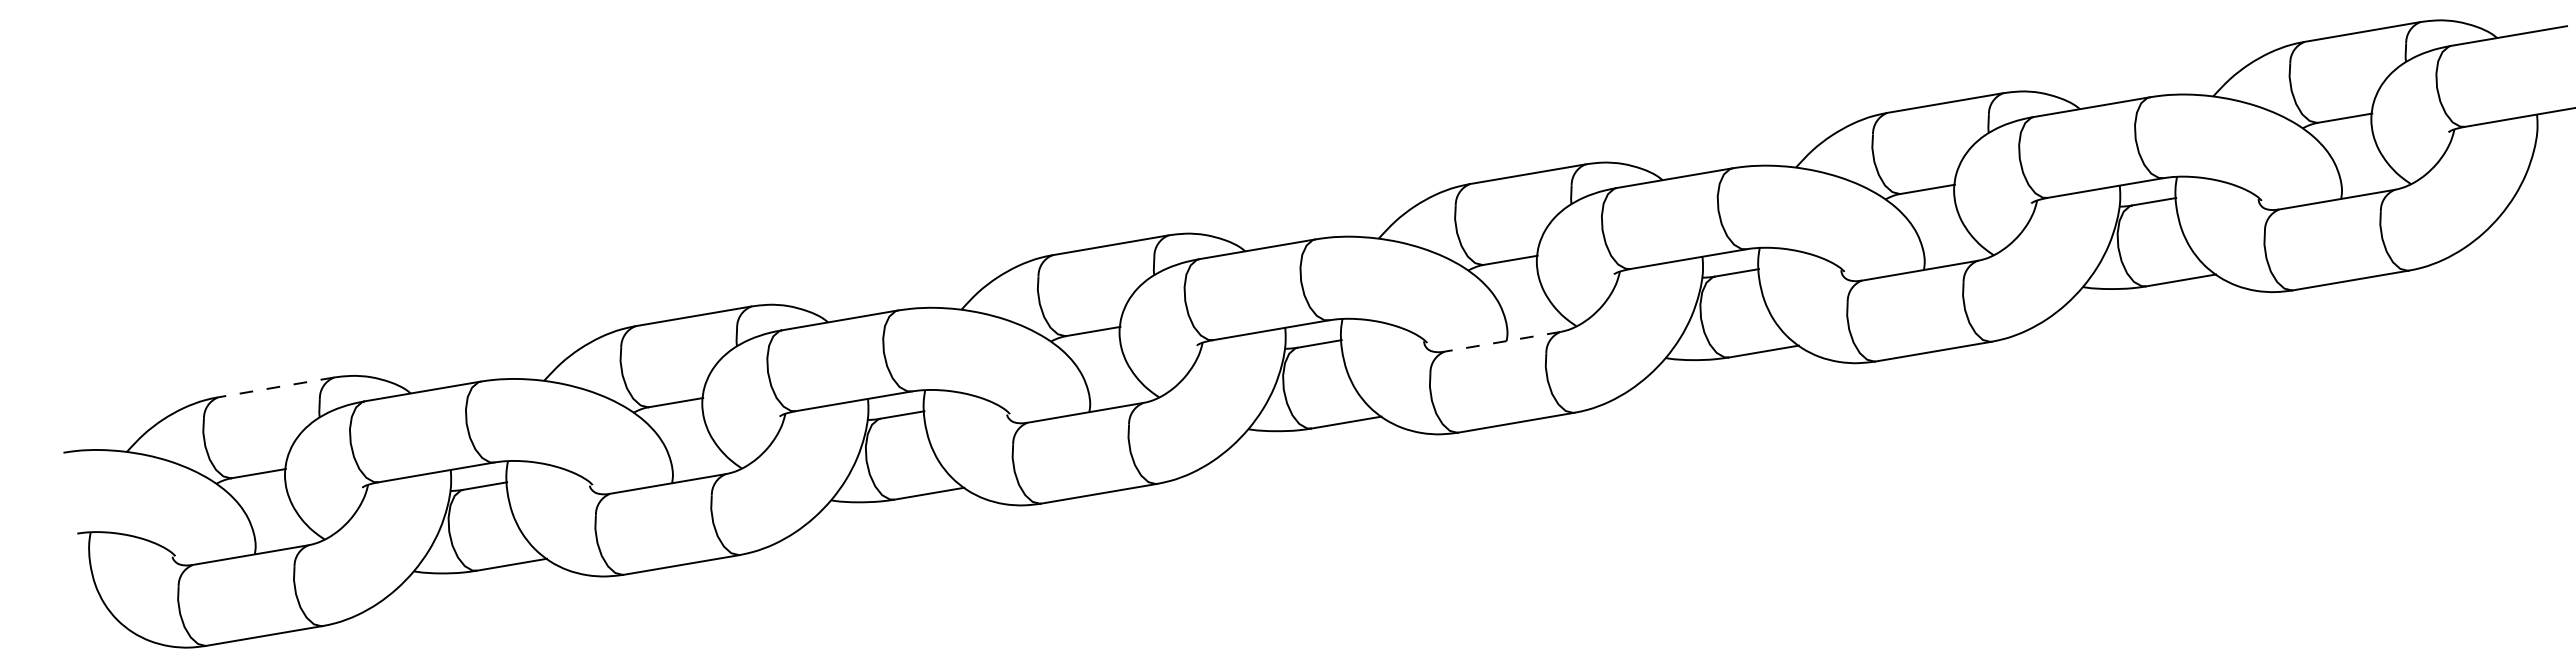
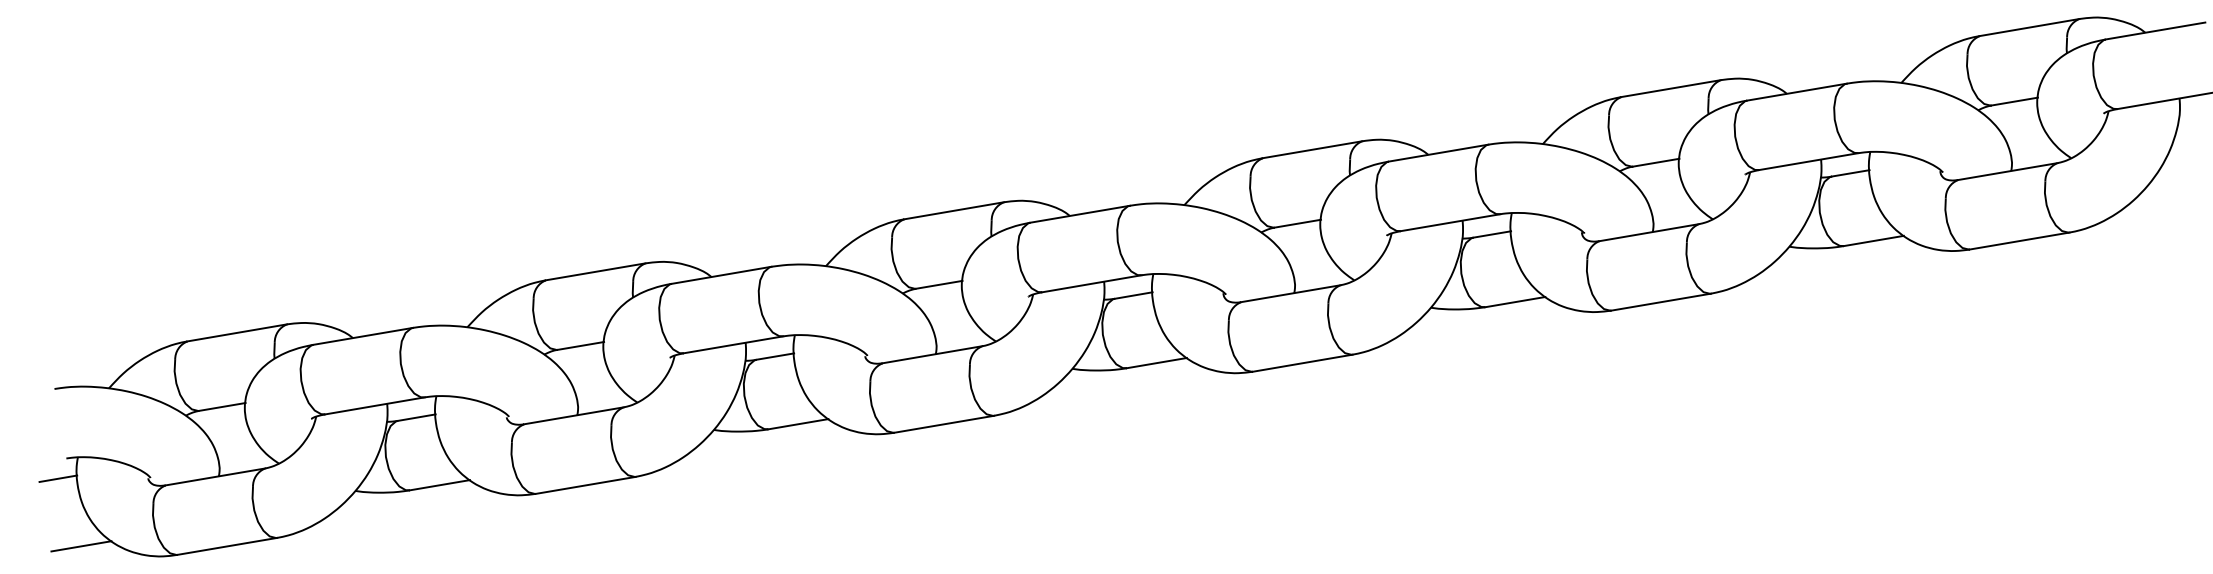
line: (1502, 341) -> (1290, 293), dashed -> solid
line: (276, 387) -> (237, 332), dashed -> solid
line: (67, 556) -> (57, 478), added
line: (94, 635) -> (81, 546), added

